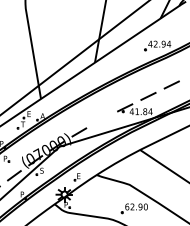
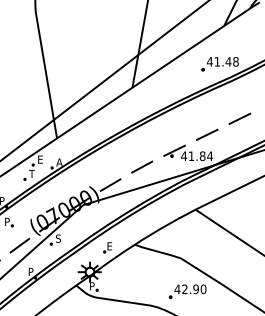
text: (162, 43) -> (226, 61), 42.94 -> 41.48
line: (102, 119) -> (142, 166), added
text: (127, 207) -> (177, 289), 62.90 -> 42.90

